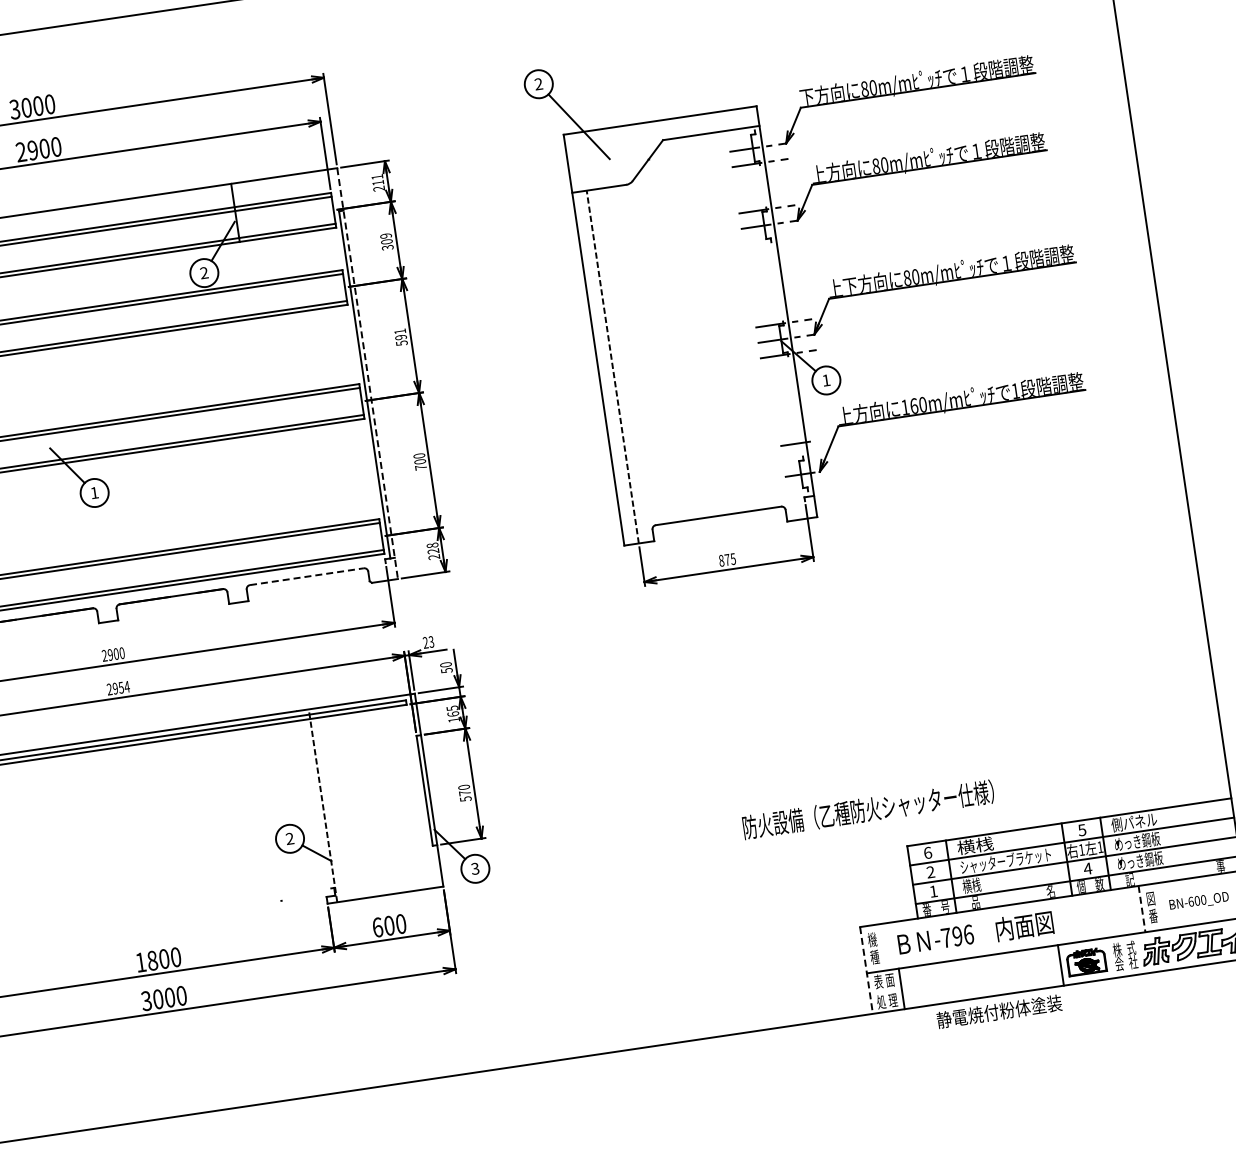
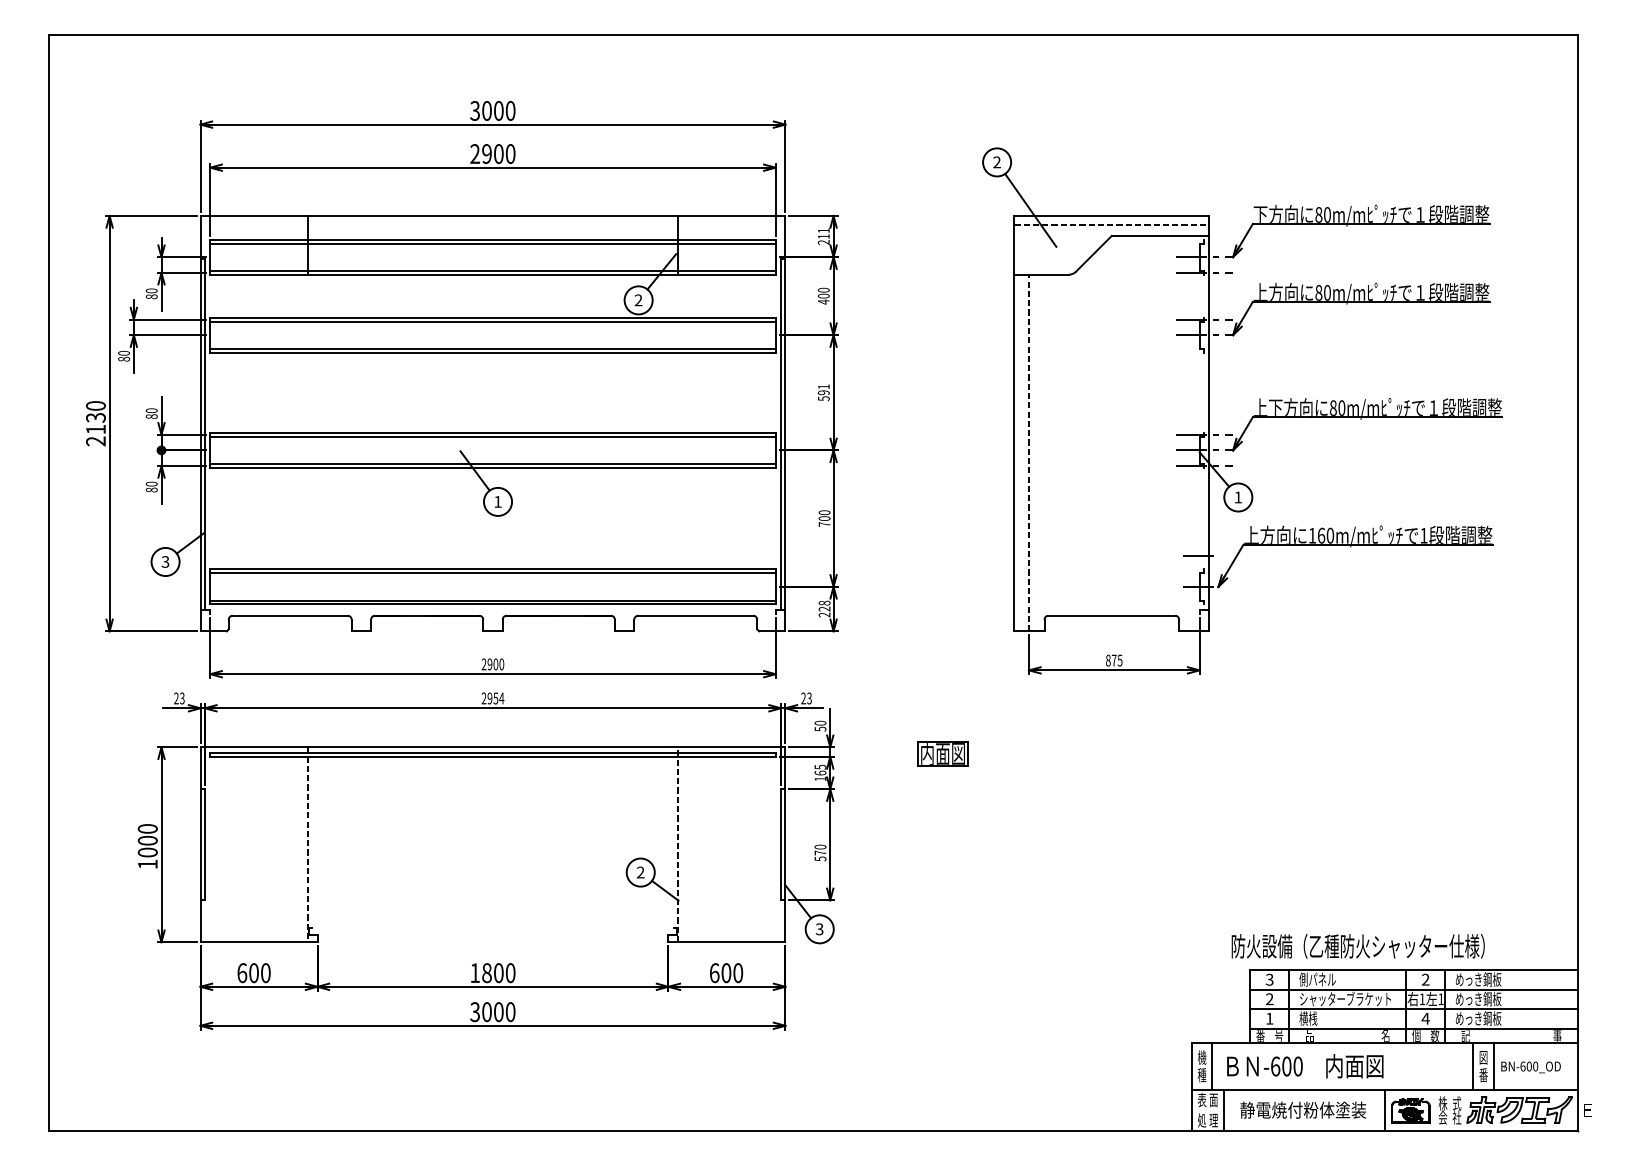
line: (661, 128) -> (1111, 224), added
text: (386, 242) -> (823, 296), 309 -> 400
line: (367, 373) -> (785, 423), dashed -> solid
line: (306, 576) -> (695, 615), dashed -> solid
part: (571, 676) -> (942, 753), added
text: (867, 810) -> (1357, 946), moved
text: (1134, 822) -> (1478, 979), 側パネル -> めっき鋼板
text: (1081, 829) -> (1425, 979), 5 -> 2
text: (975, 845) -> (1317, 979), 横桟 -> 側パネル
text: (927, 852) -> (1269, 979), 6 -> 3
line: (1161, 906) -> (1493, 1066), added
line: (1142, 910) -> (1473, 1067), dashed -> solid
text: (957, 936) -> (1286, 1066), -796 -> -600
line: (883, 947) -> (1212, 1066), added
line: (866, 970) -> (1191, 1087), dashed -> solid
text: (999, 1010) -> (1303, 1109), moved

